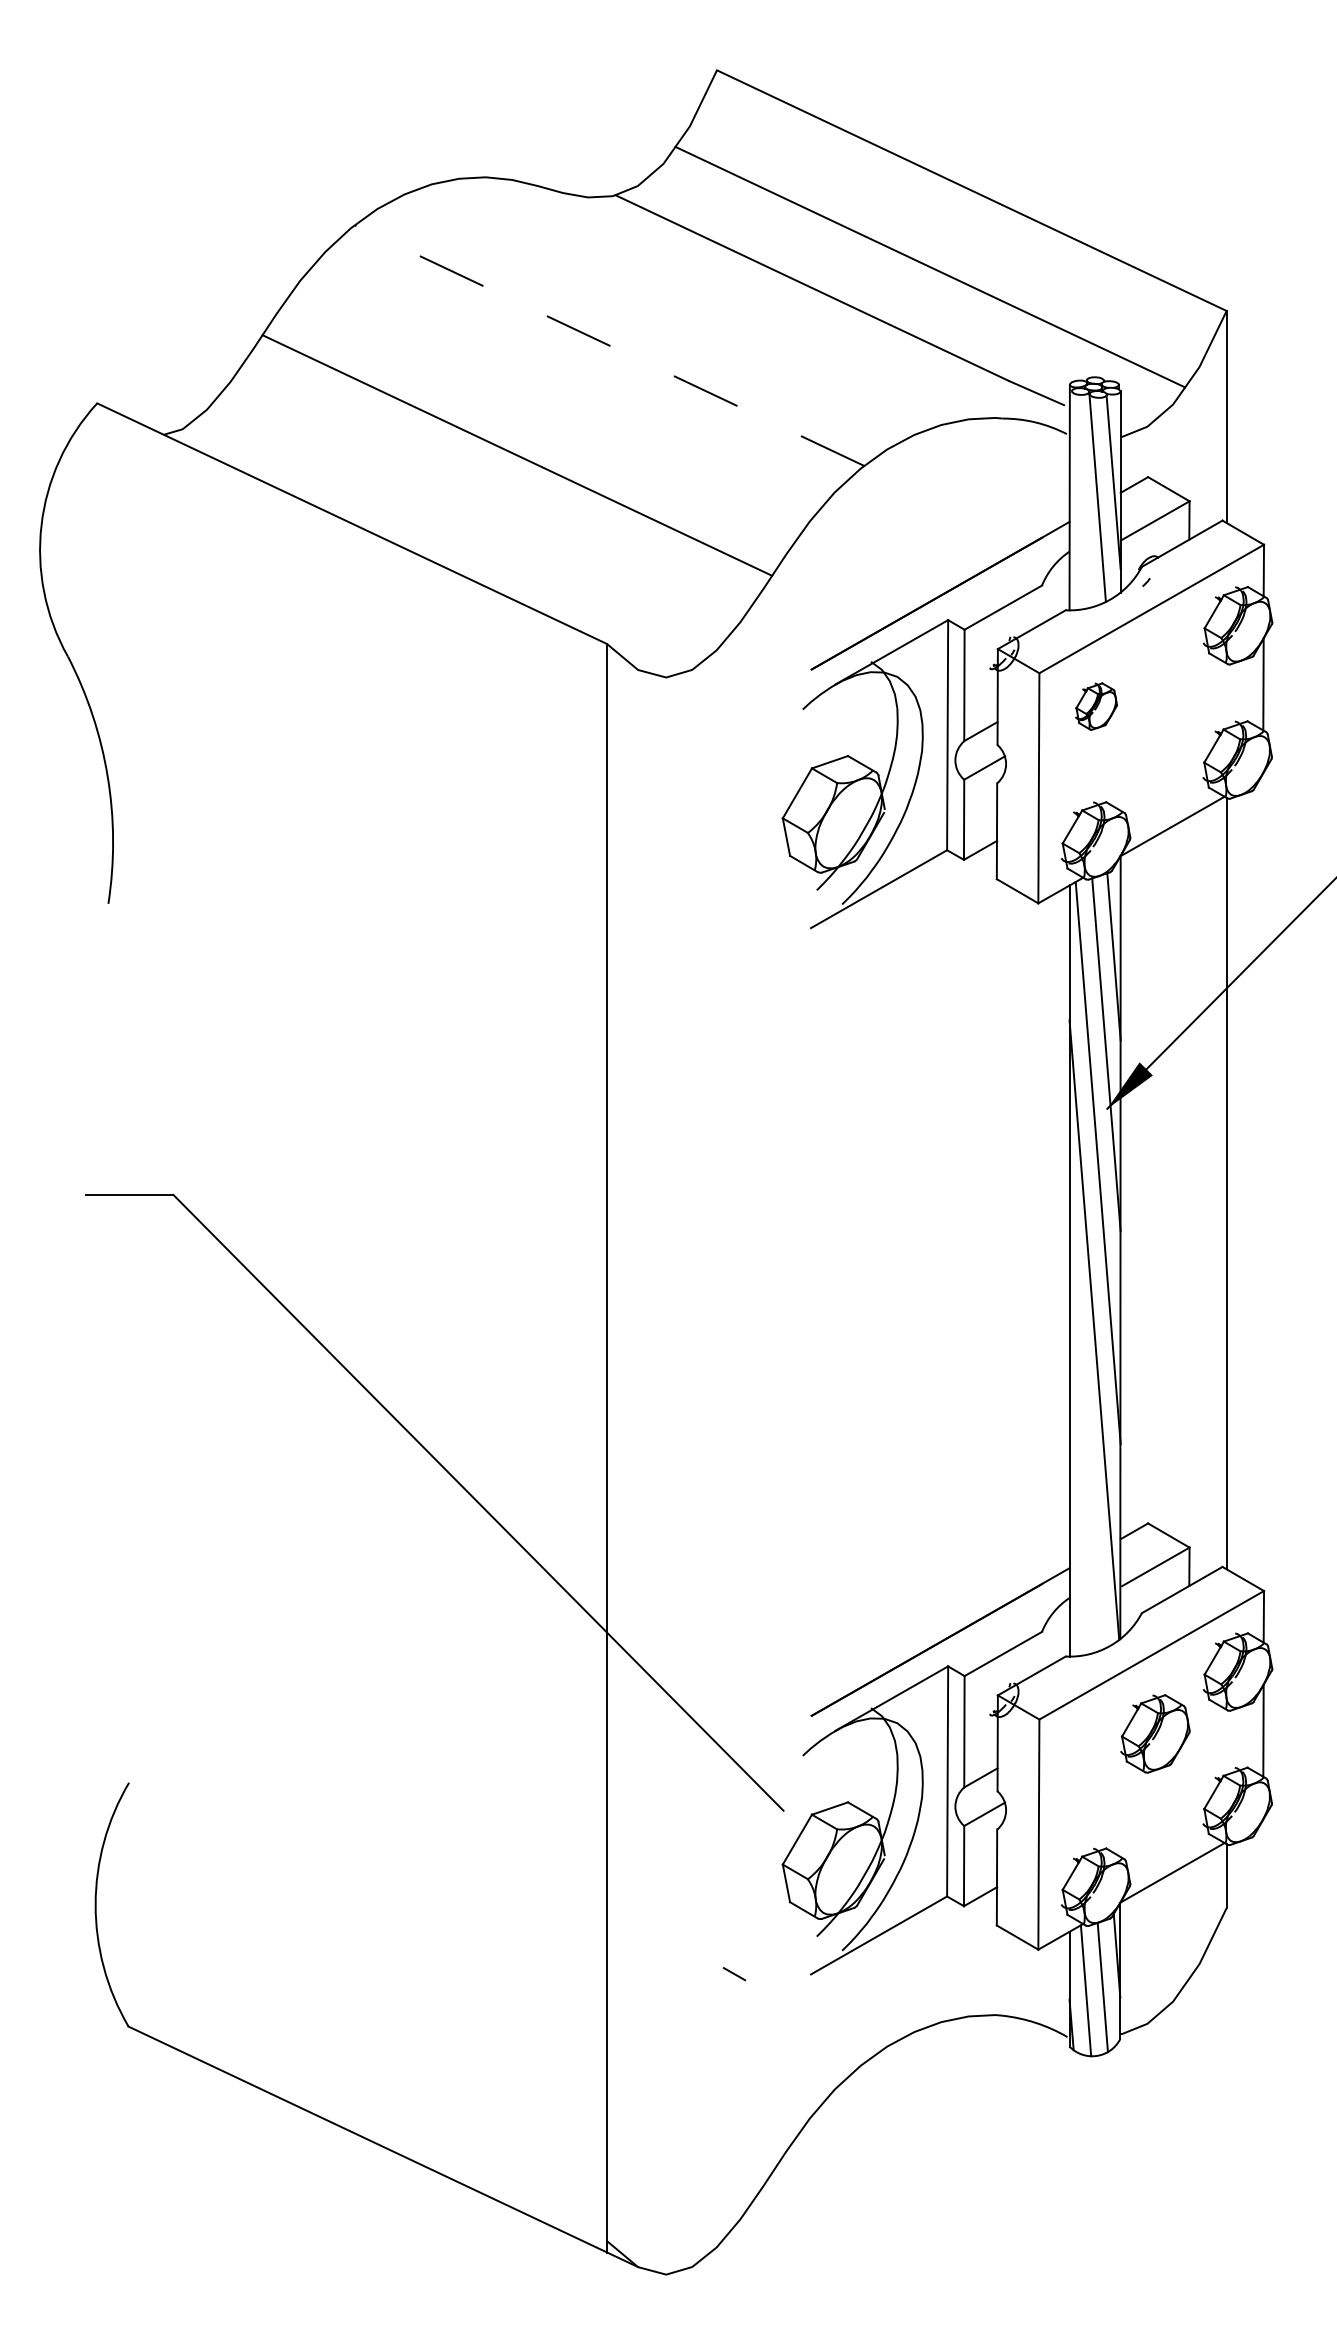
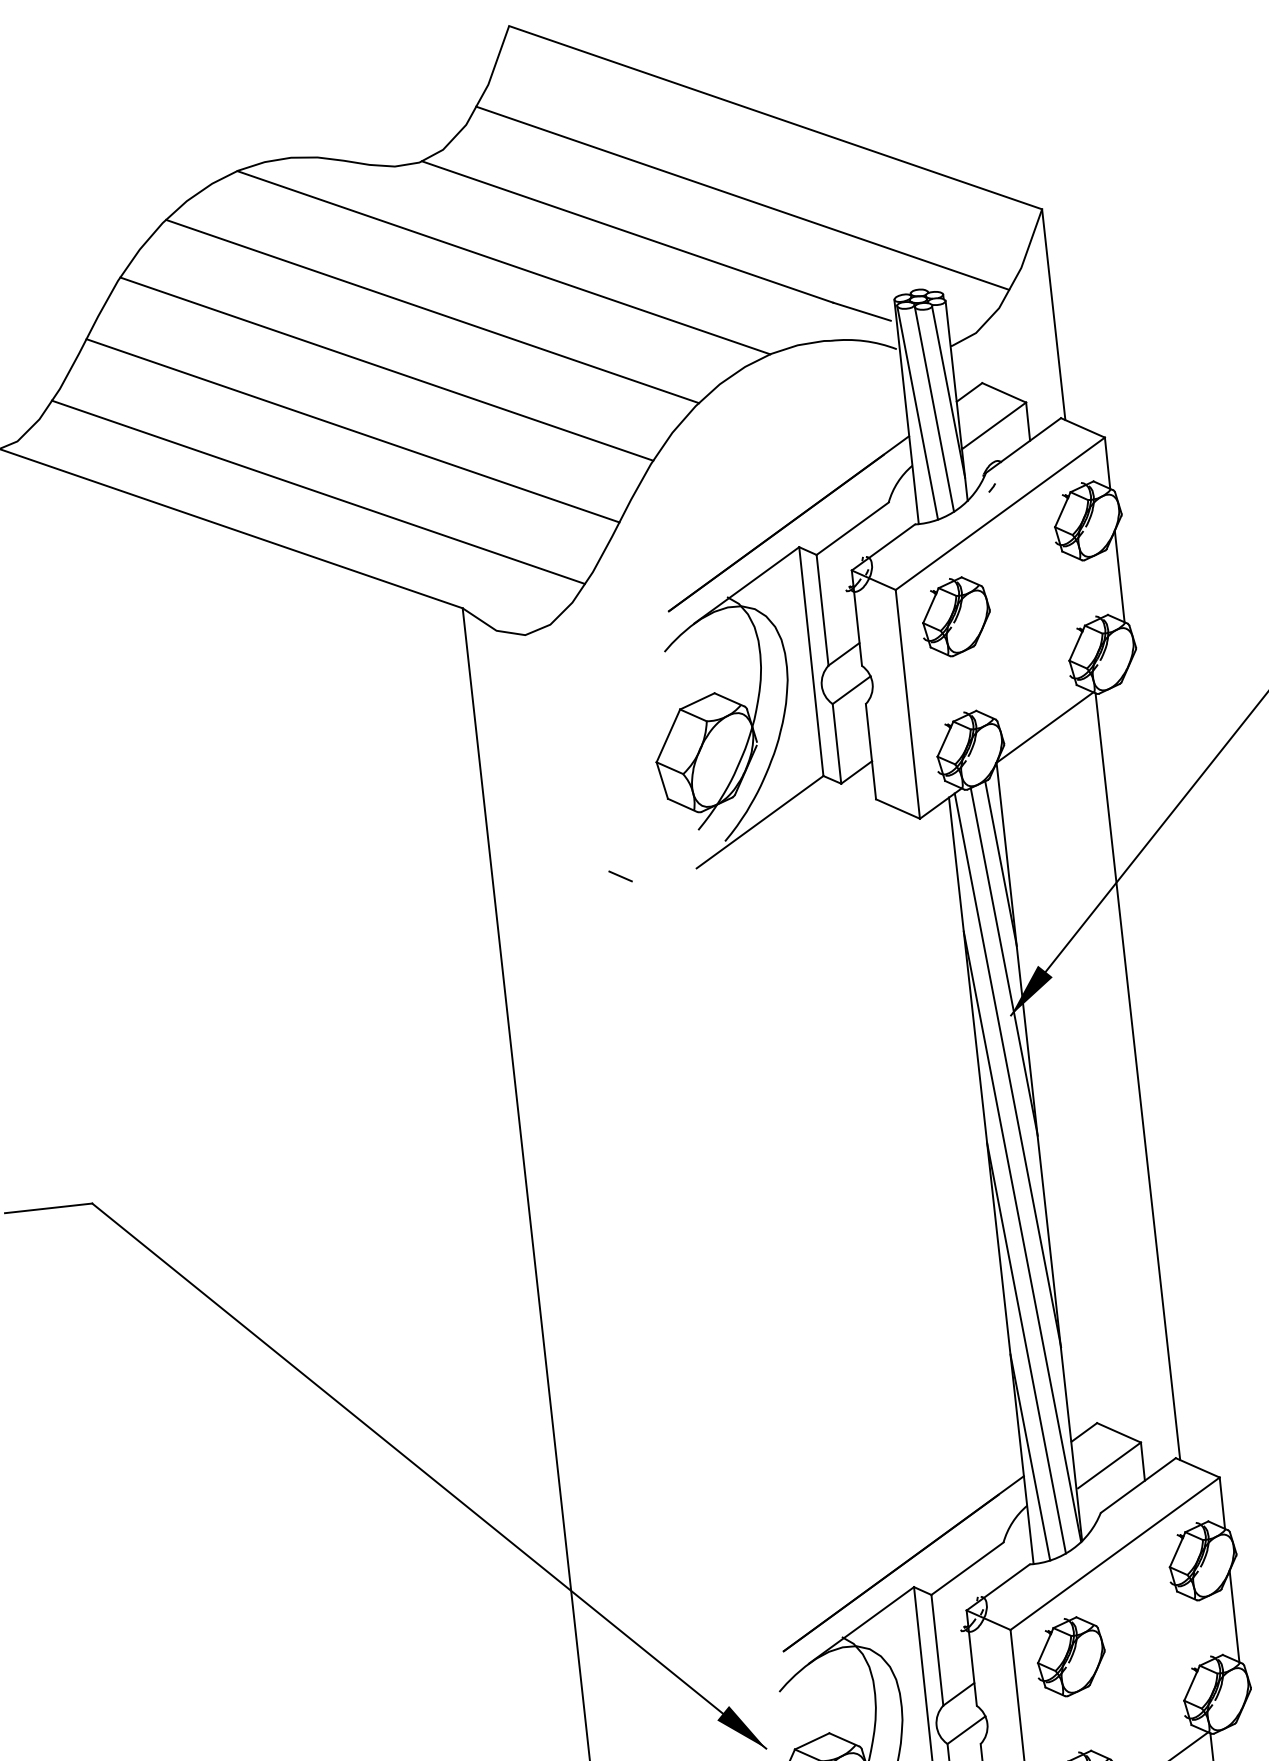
line: (685, 304) -> (503, 262), added
line: (609, 345) -> (432, 311), dashed -> solid
line: (557, 397) -> (386, 368), added
line: (1080, 499) -> (917, 412), added
line: (476, 512) -> (318, 491), added
part: (1096, 706) -> (956, 616), size x1.67
line: (734, 927) -> (620, 876), added
line: (1085, 1441) -> (1025, 1348), added
line: (1077, 1549) -> (1029, 1456), added
part: (1155, 1733) -> (1070, 1656), moved
fill: (760, 1787) -> (740, 1728), added

